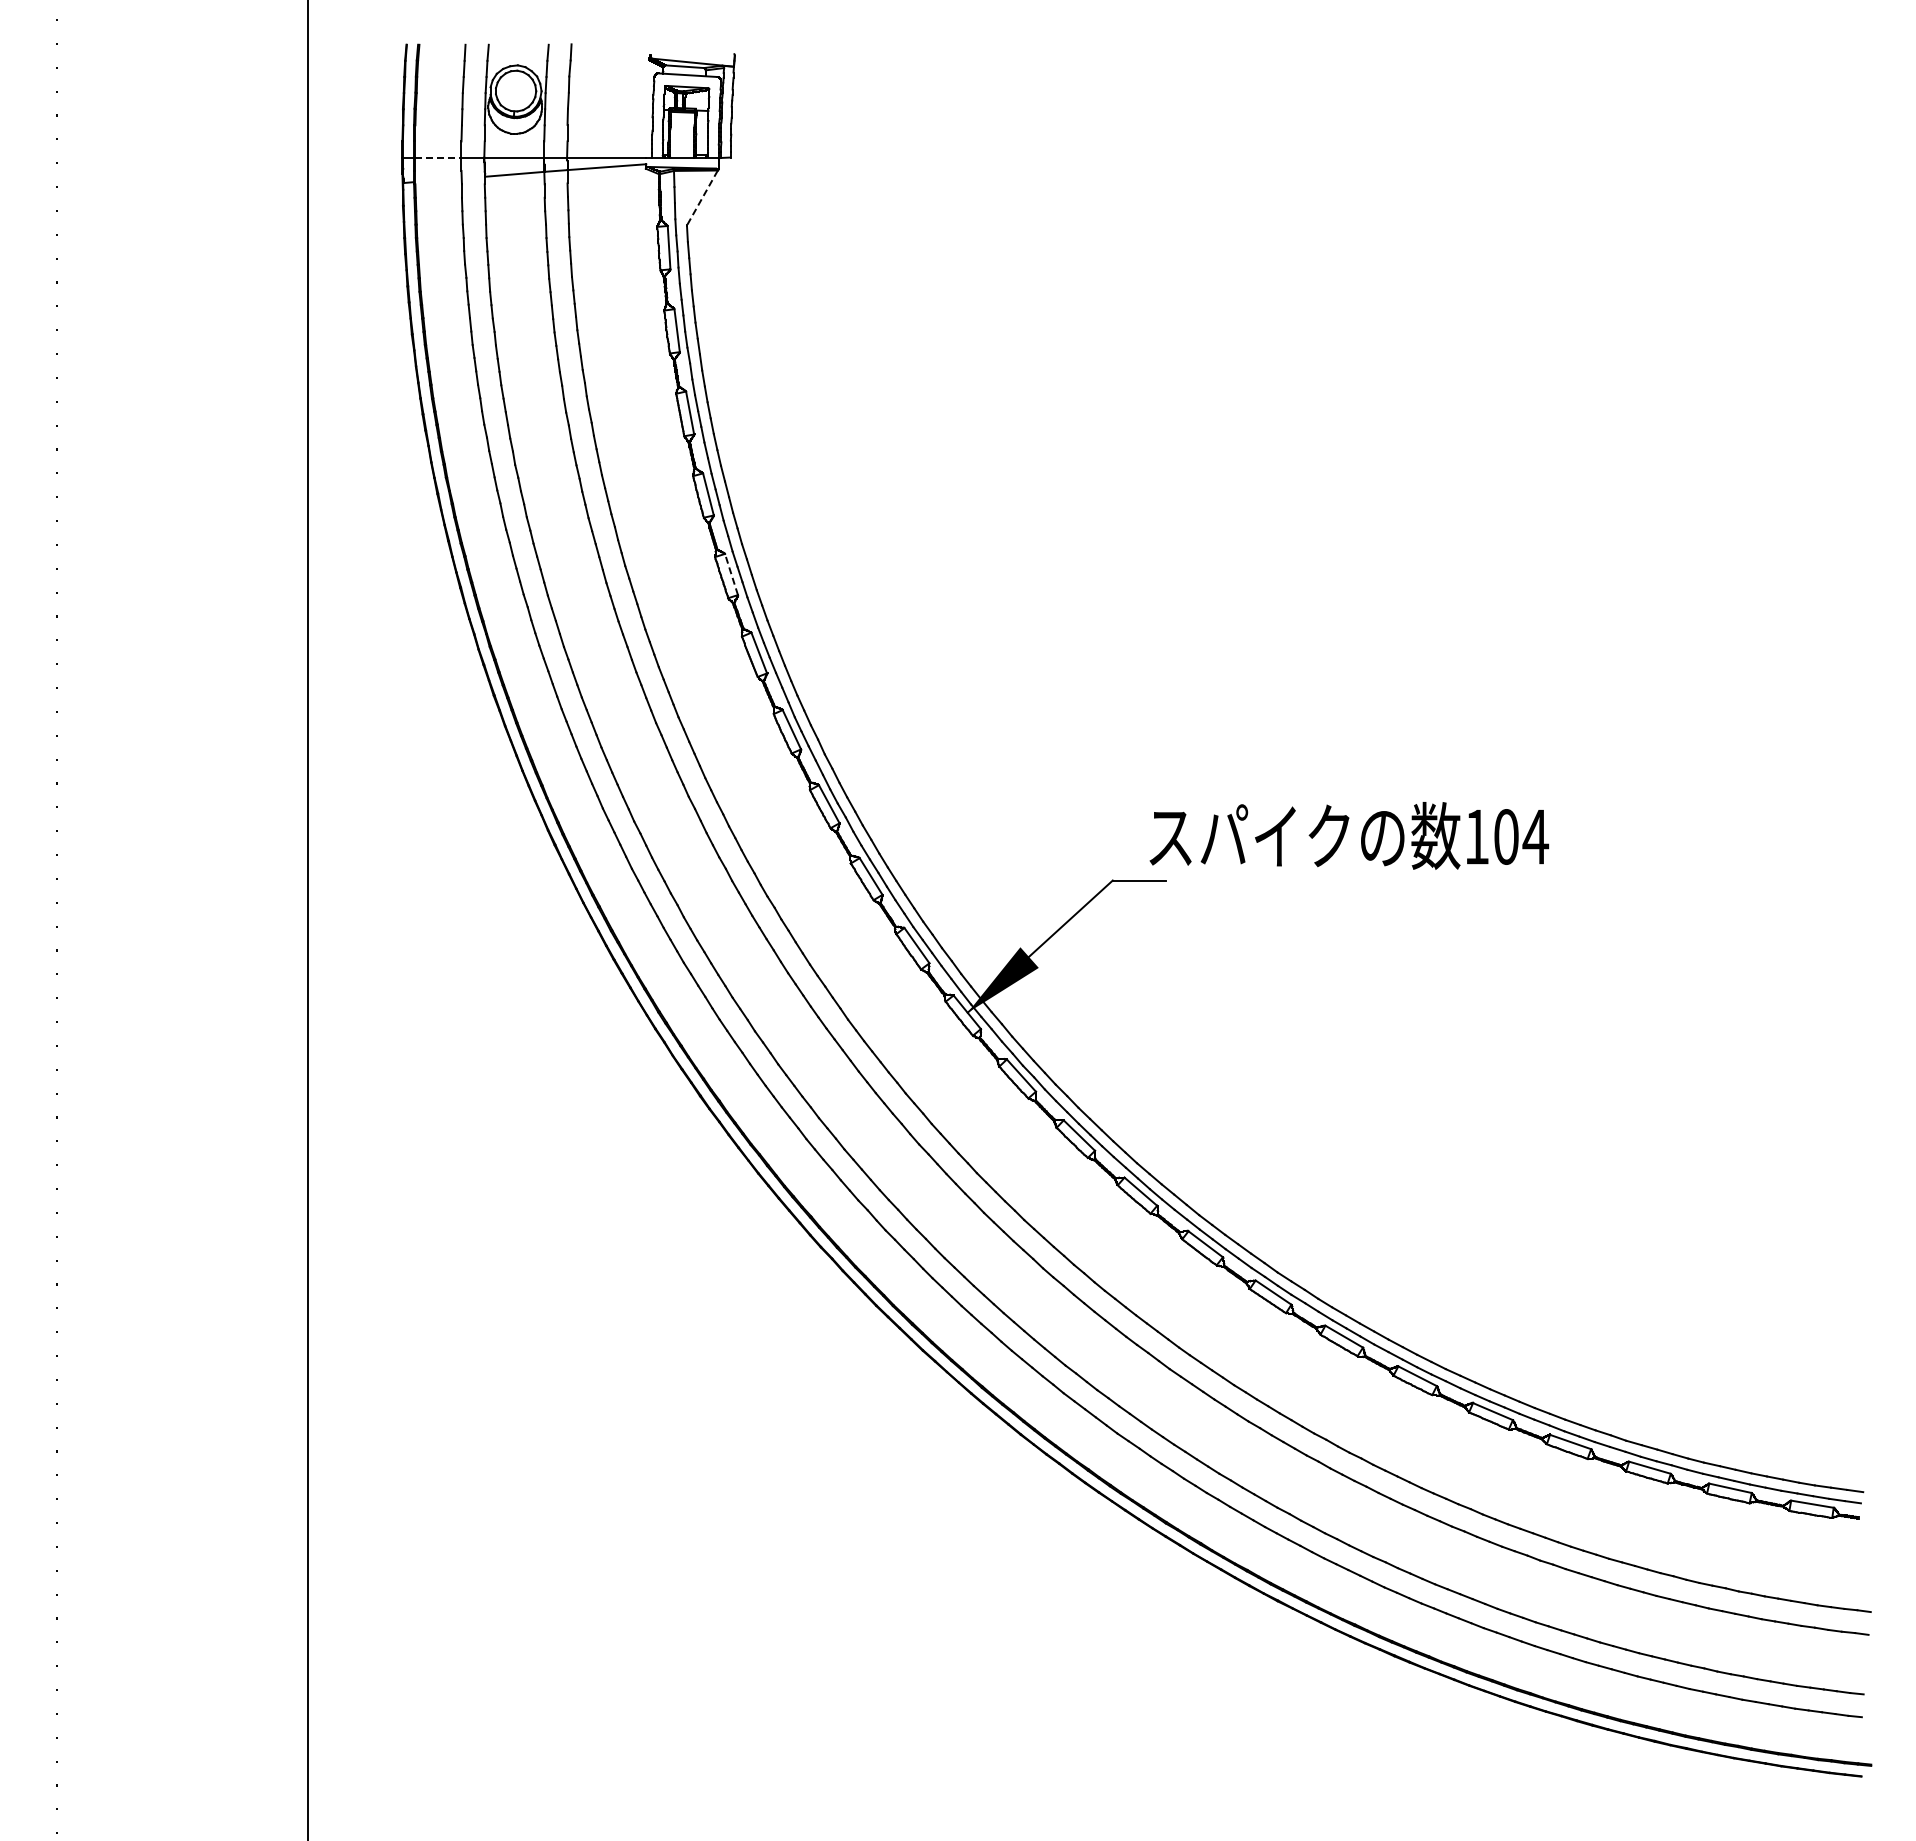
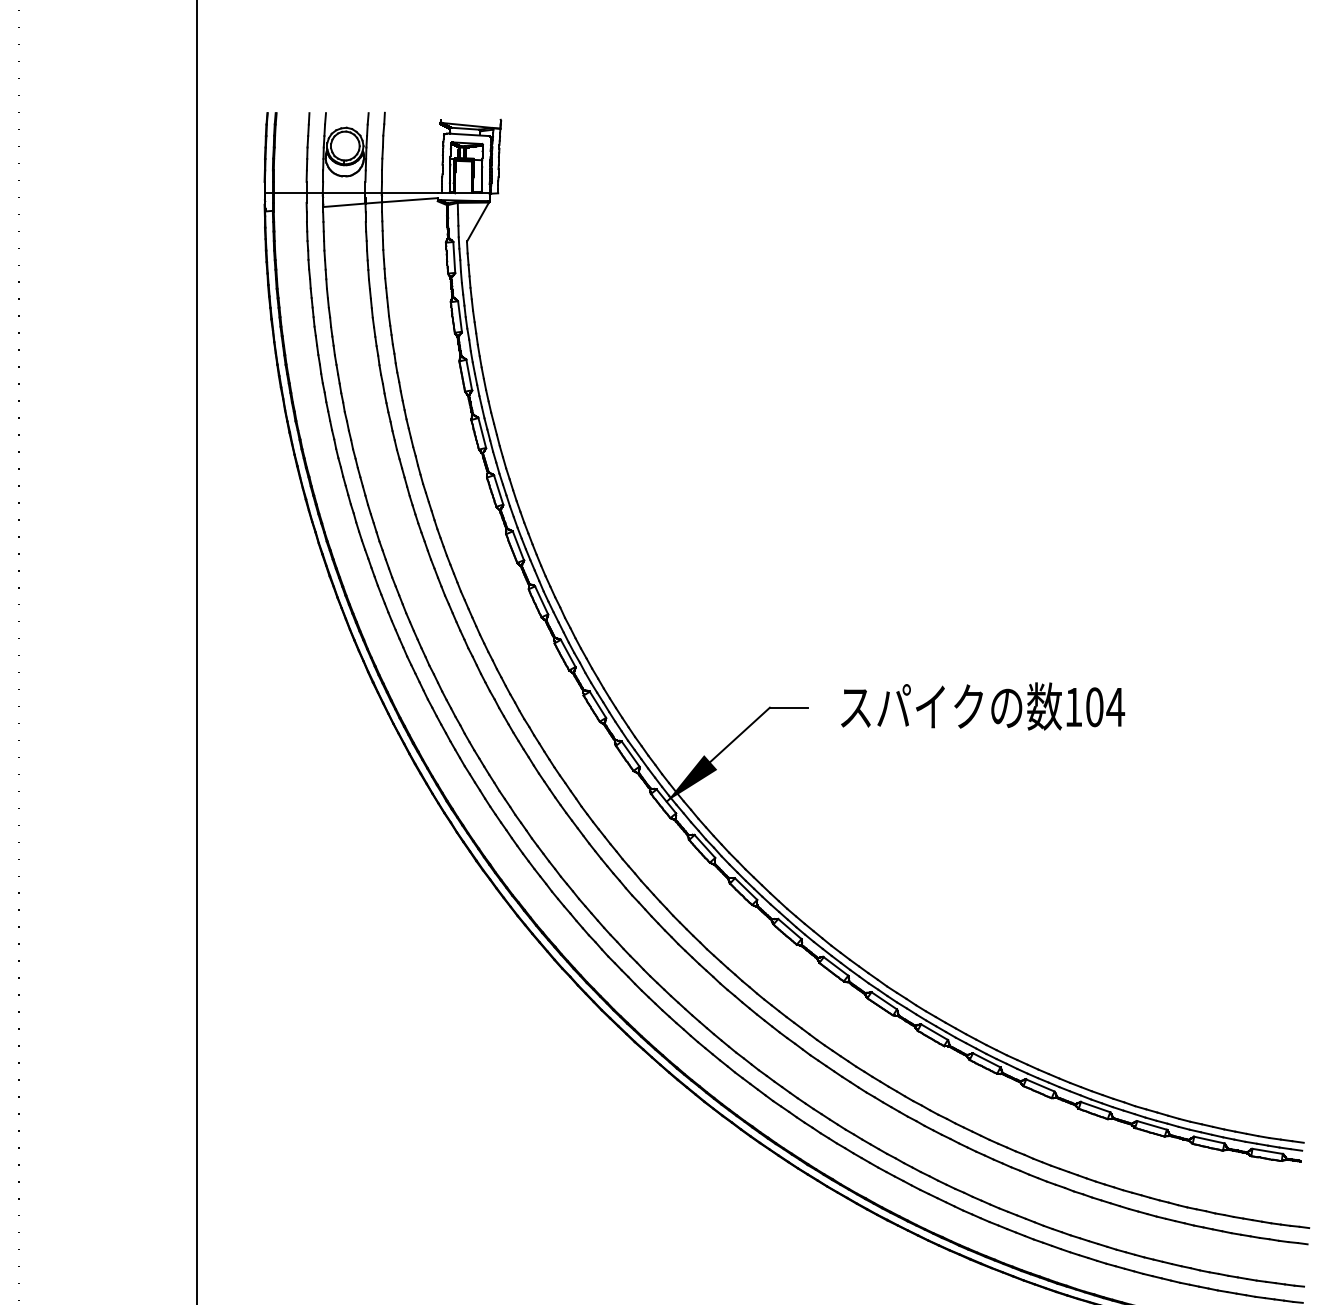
line: (438, 157) -> (290, 193), dashed -> solid
line: (702, 197) -> (478, 221), dashed -> solid
line: (731, 574) -> (498, 489), dashed -> solid
text: (1349, 835) -> (983, 706), moved

